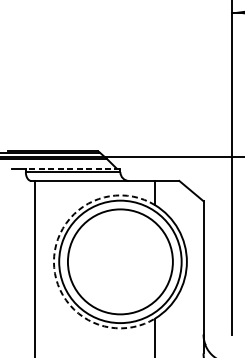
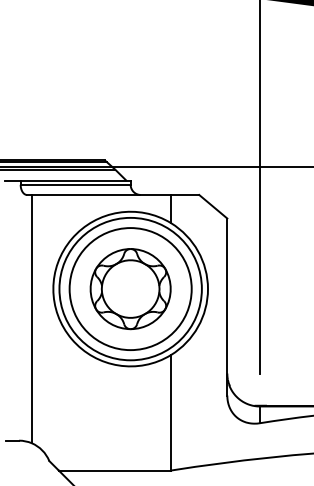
line: (72, 168) -> (75, 180), dashed -> solid
arc: (54, 262) -> (53, 289), dashed -> solid
part: (120, 262) -> (130, 289), added

